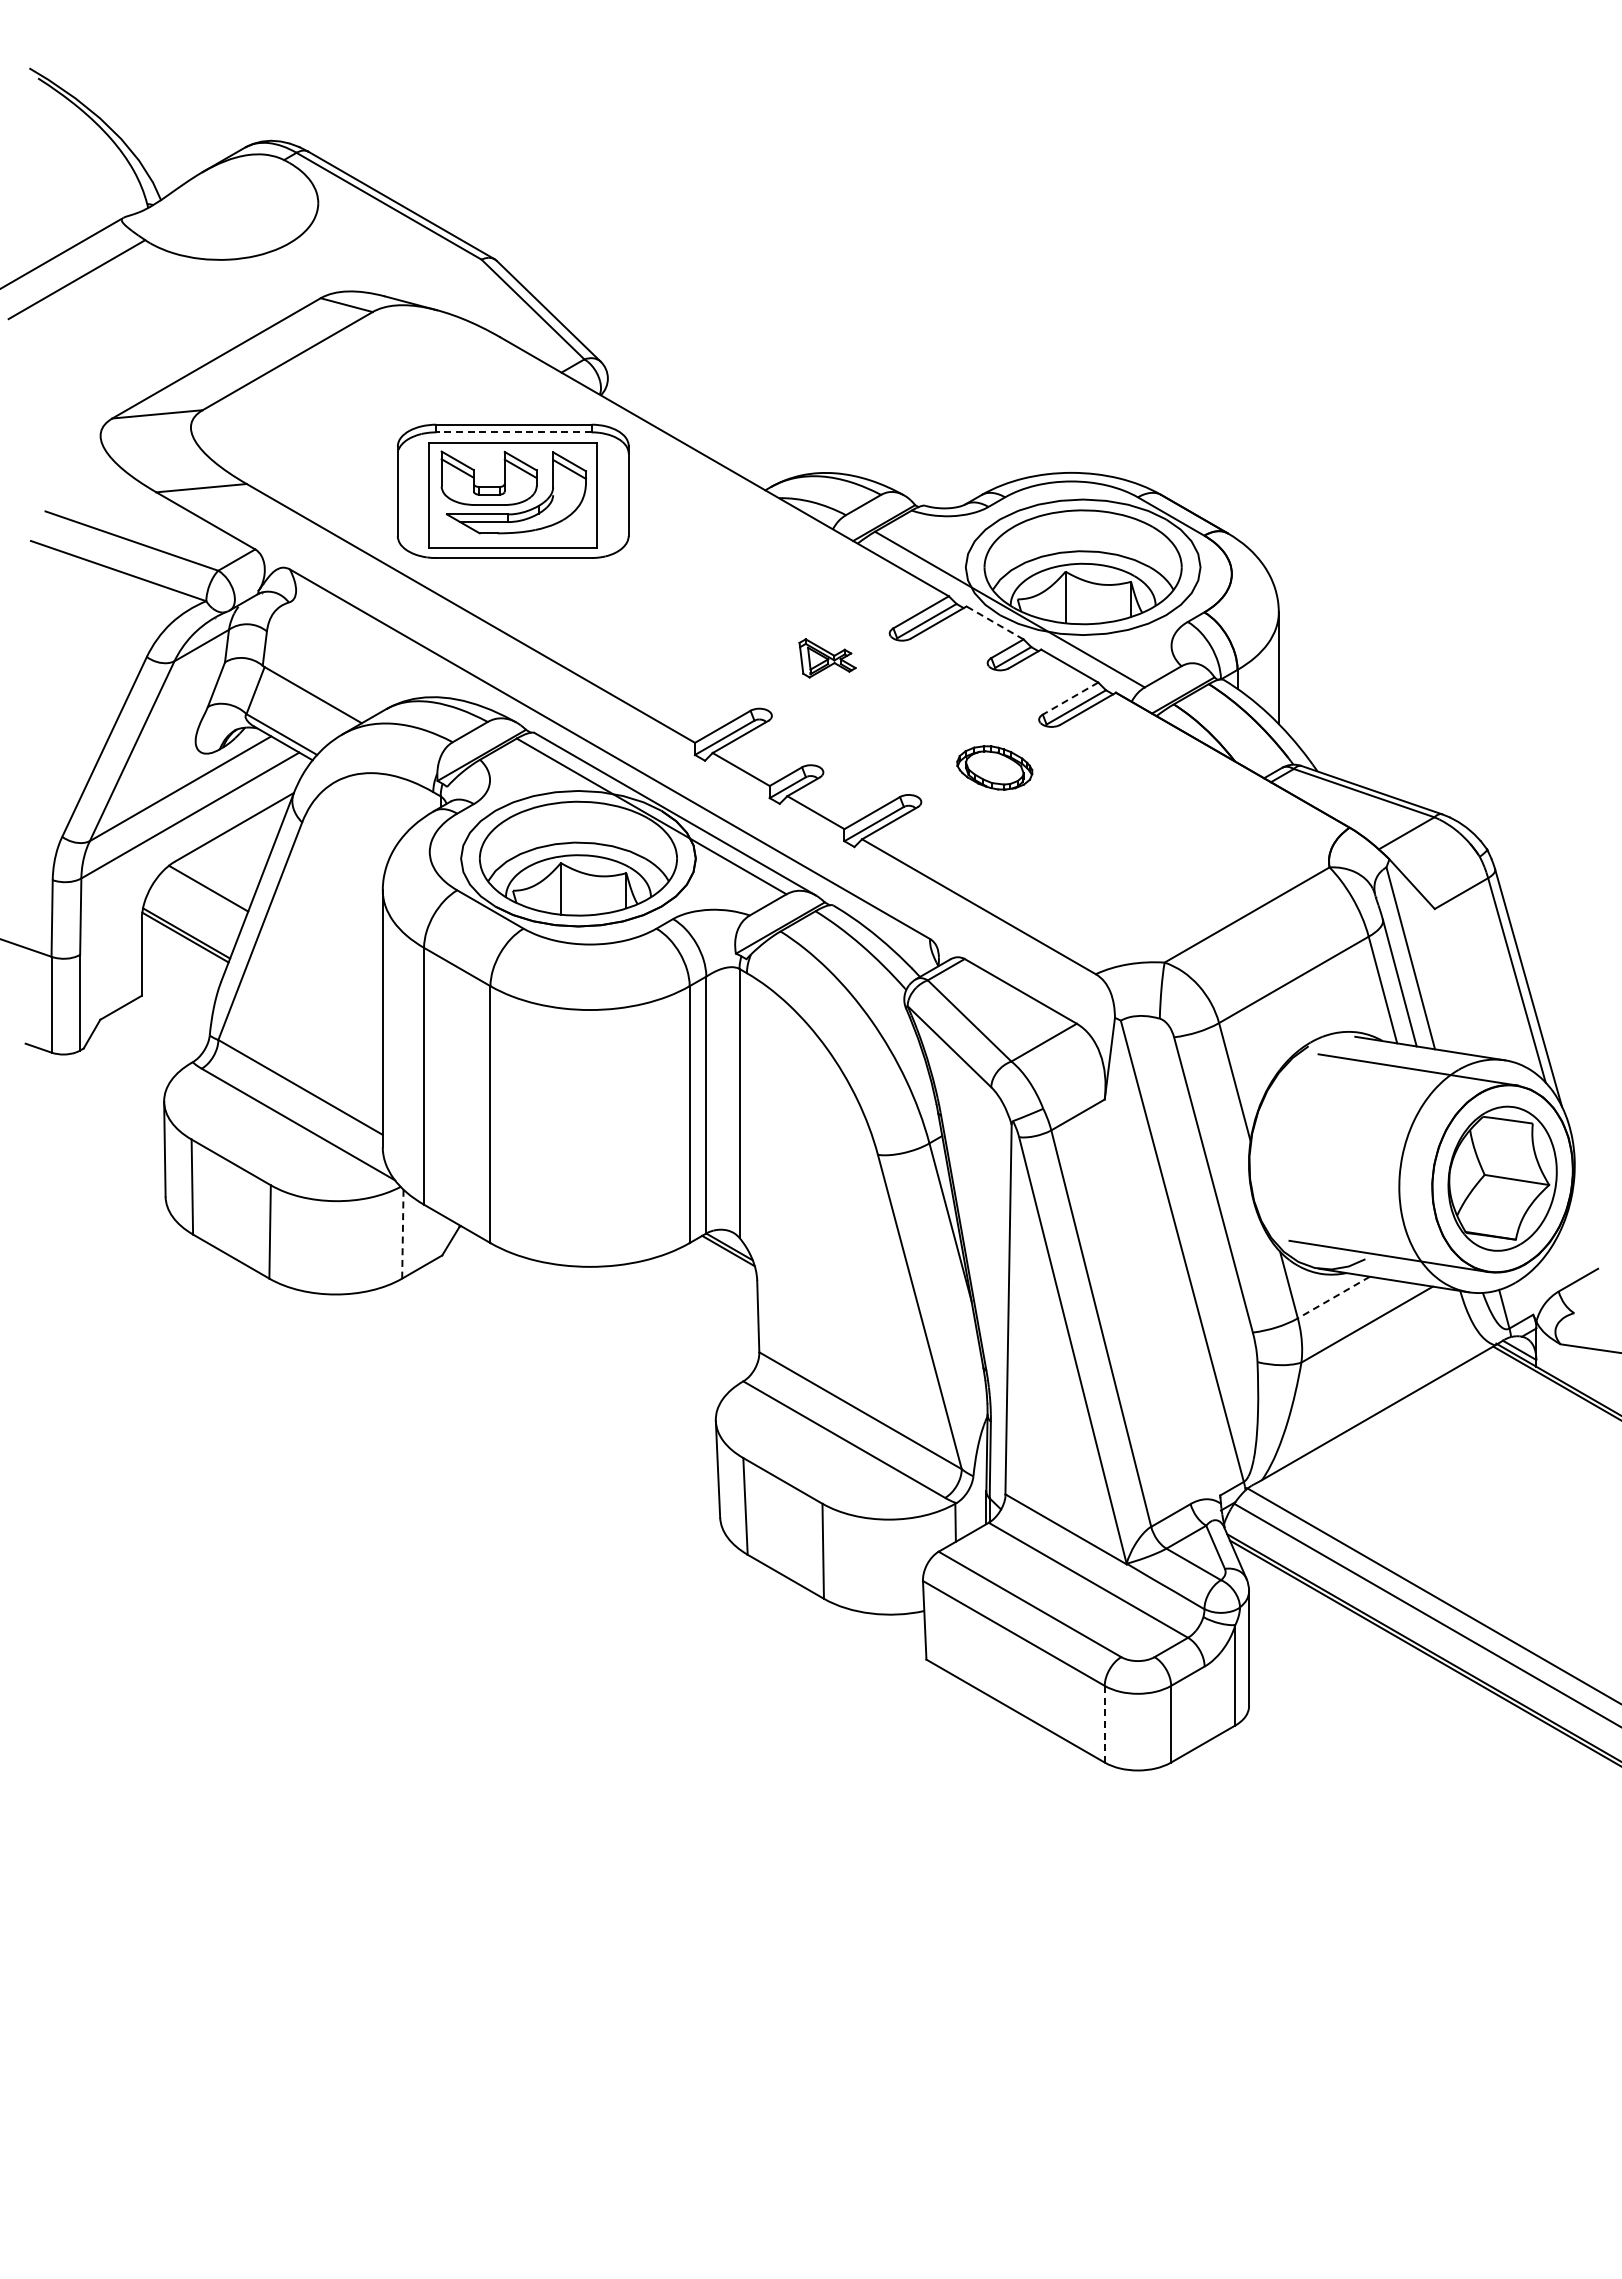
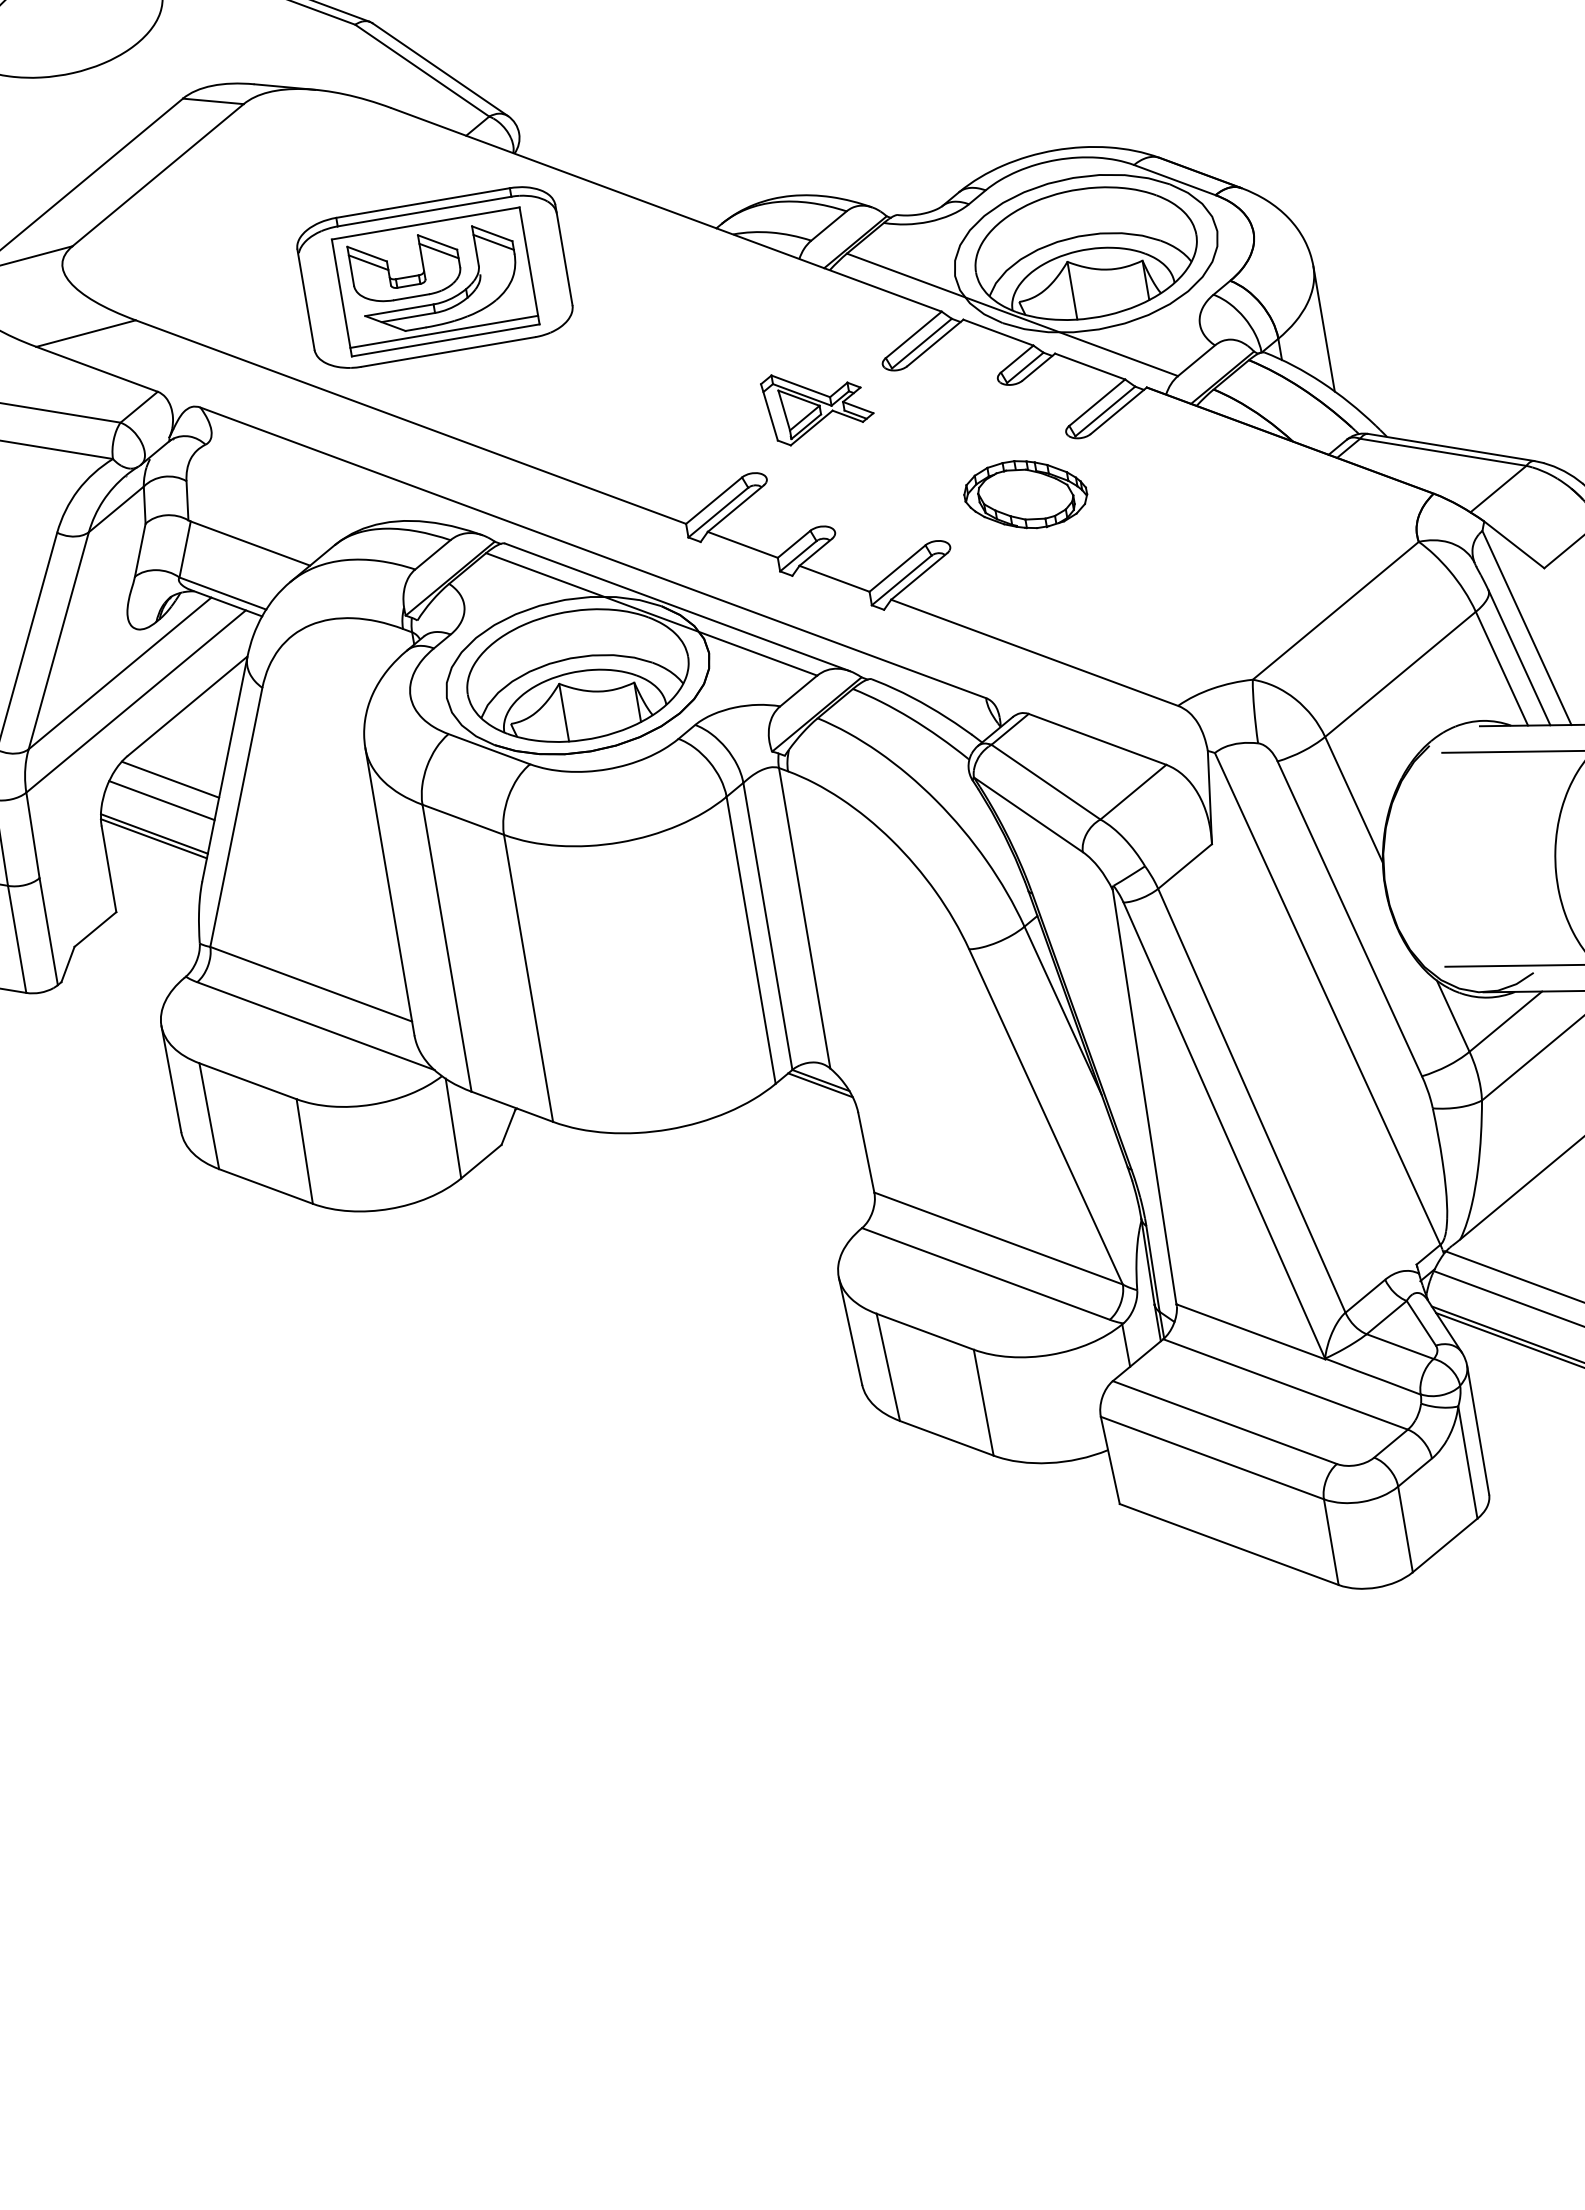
line: (514, 432) -> (425, 211), dashed -> solid
line: (513, 539) -> (444, 331), added
line: (995, 622) -> (998, 332), dashed -> solid
part: (827, 658) -> (817, 404), size x1.67
line: (1070, 698) -> (1097, 402), dashed -> solid
part: (994, 767) -> (1025, 494), size x1.43
line: (198, 905) -> (162, 800), added
line: (402, 1234) -> (453, 1129), dashed -> solid
line: (1333, 1297) -> (1505, 1021), dashed -> solid
line: (1104, 1724) -> (1331, 1542), dashed -> solid

